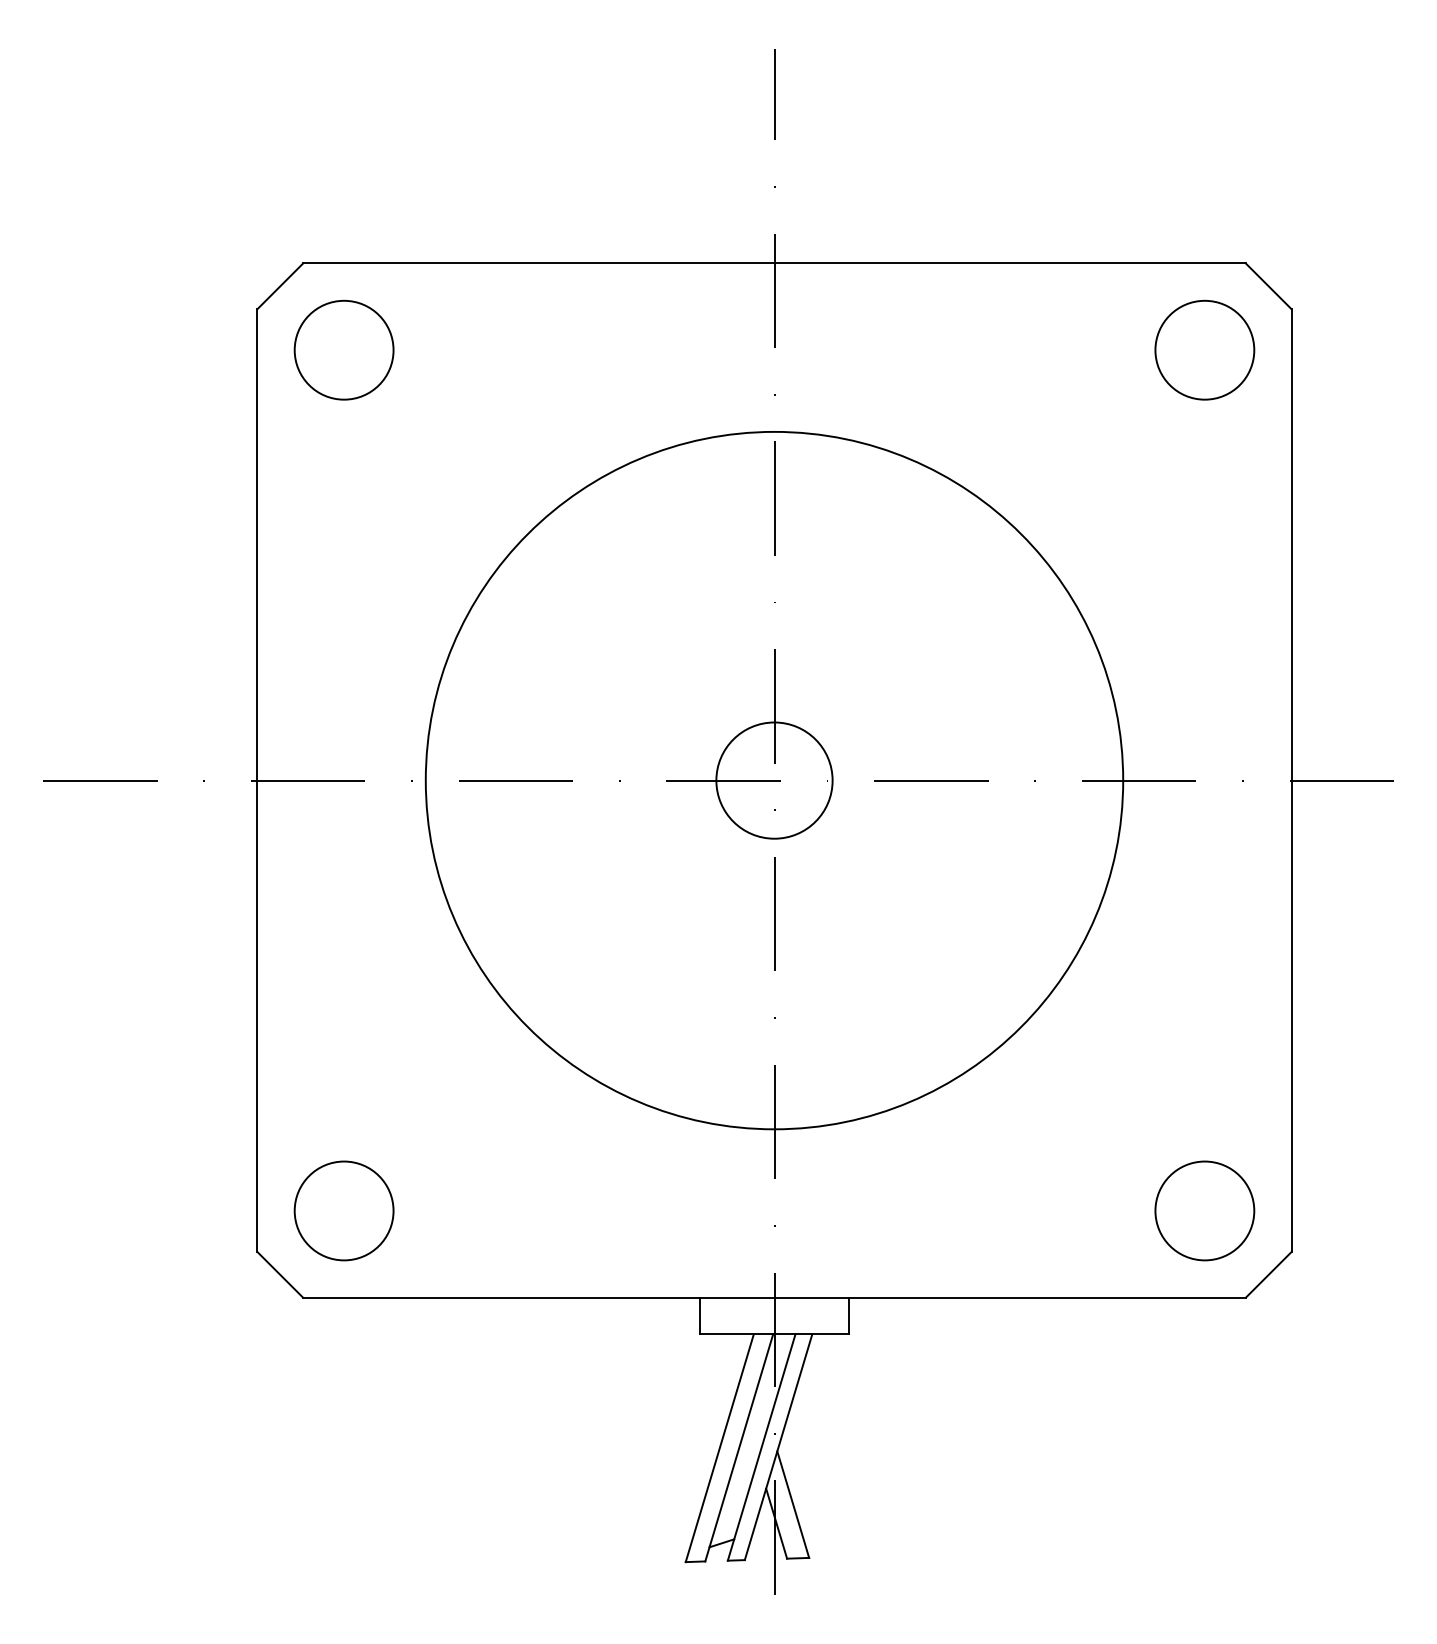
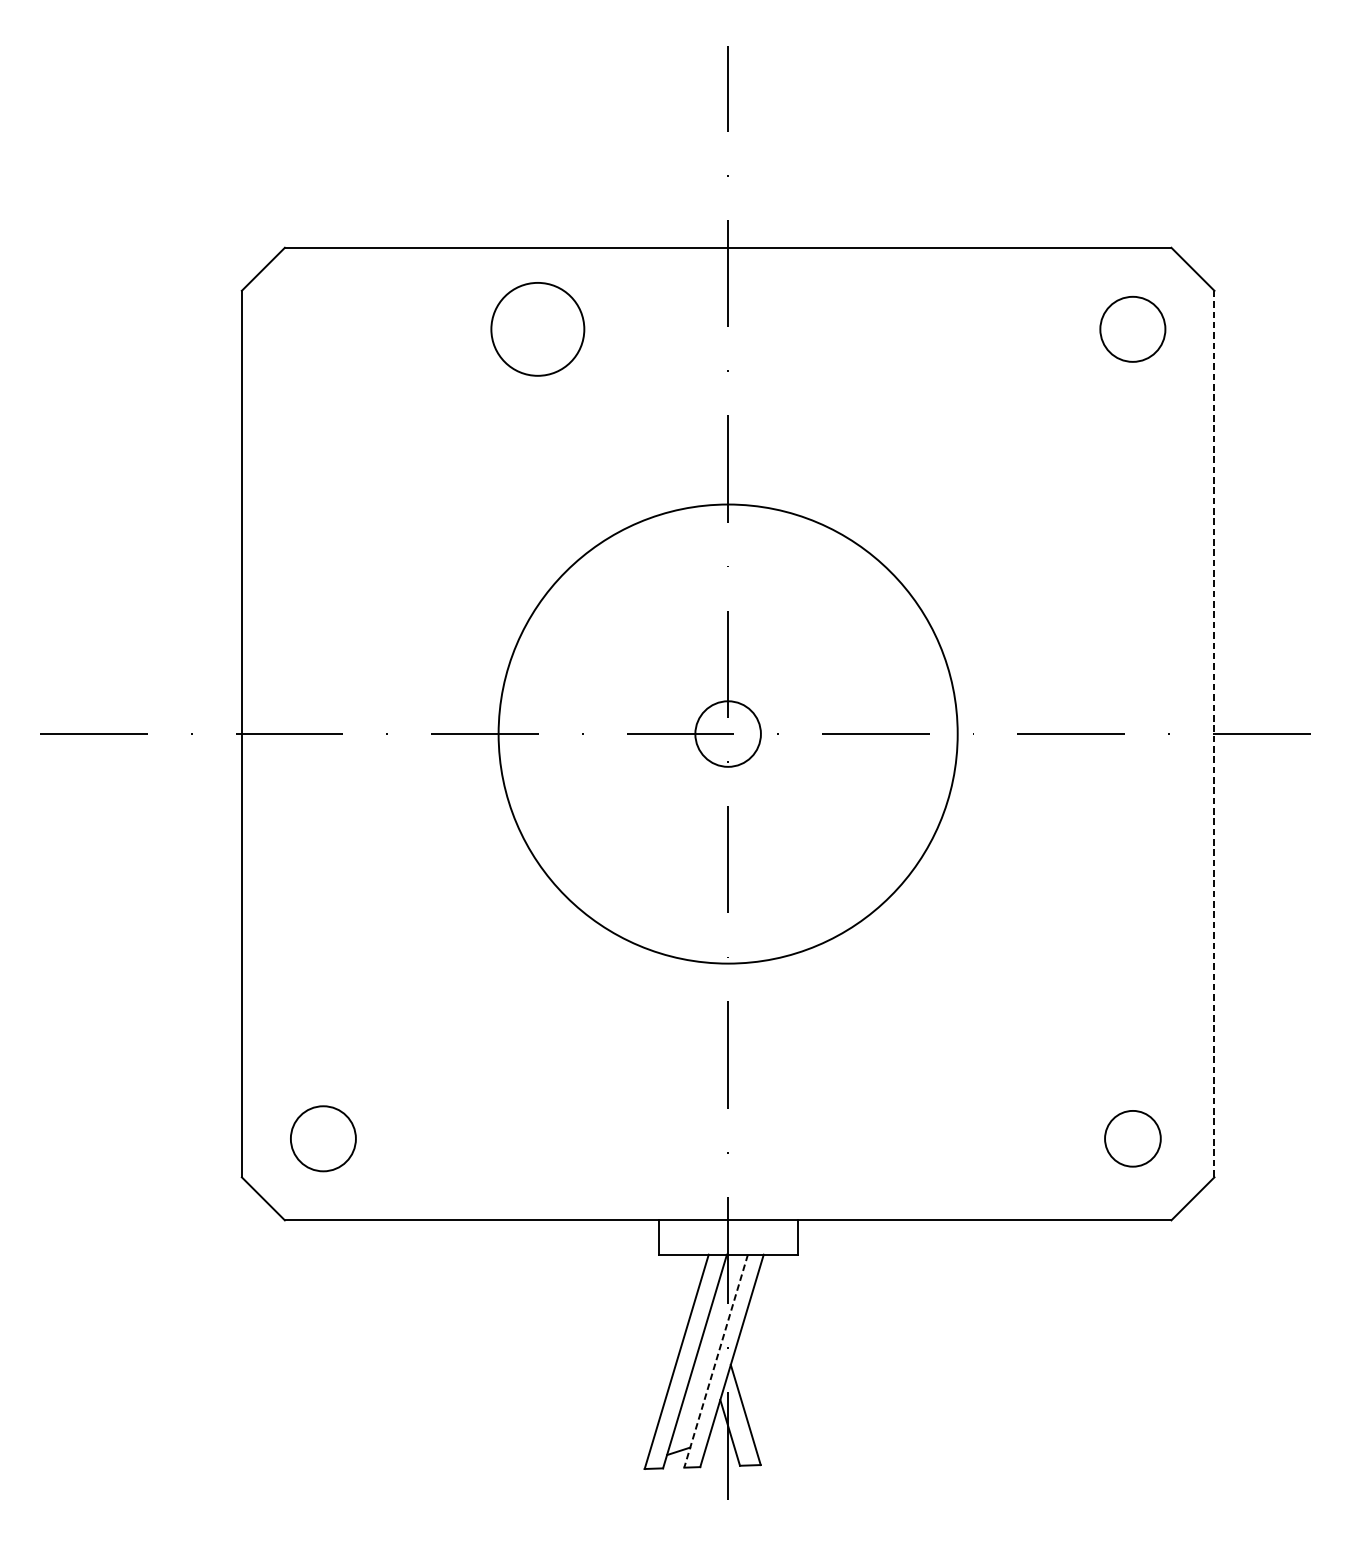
circle: (343, 349) -> (537, 328), moved
circle: (1204, 349) -> (1132, 328), size x0.7
circle: (774, 780) -> (728, 733), size x0.6
circle: (774, 780) -> (728, 733), size x0.7
line: (1291, 781) -> (1214, 734), solid -> dashed
circle: (343, 1210) -> (322, 1138), size x0.7
circle: (1204, 1210) -> (1132, 1138), size x0.6
line: (761, 1447) -> (715, 1361), solid -> dashed

